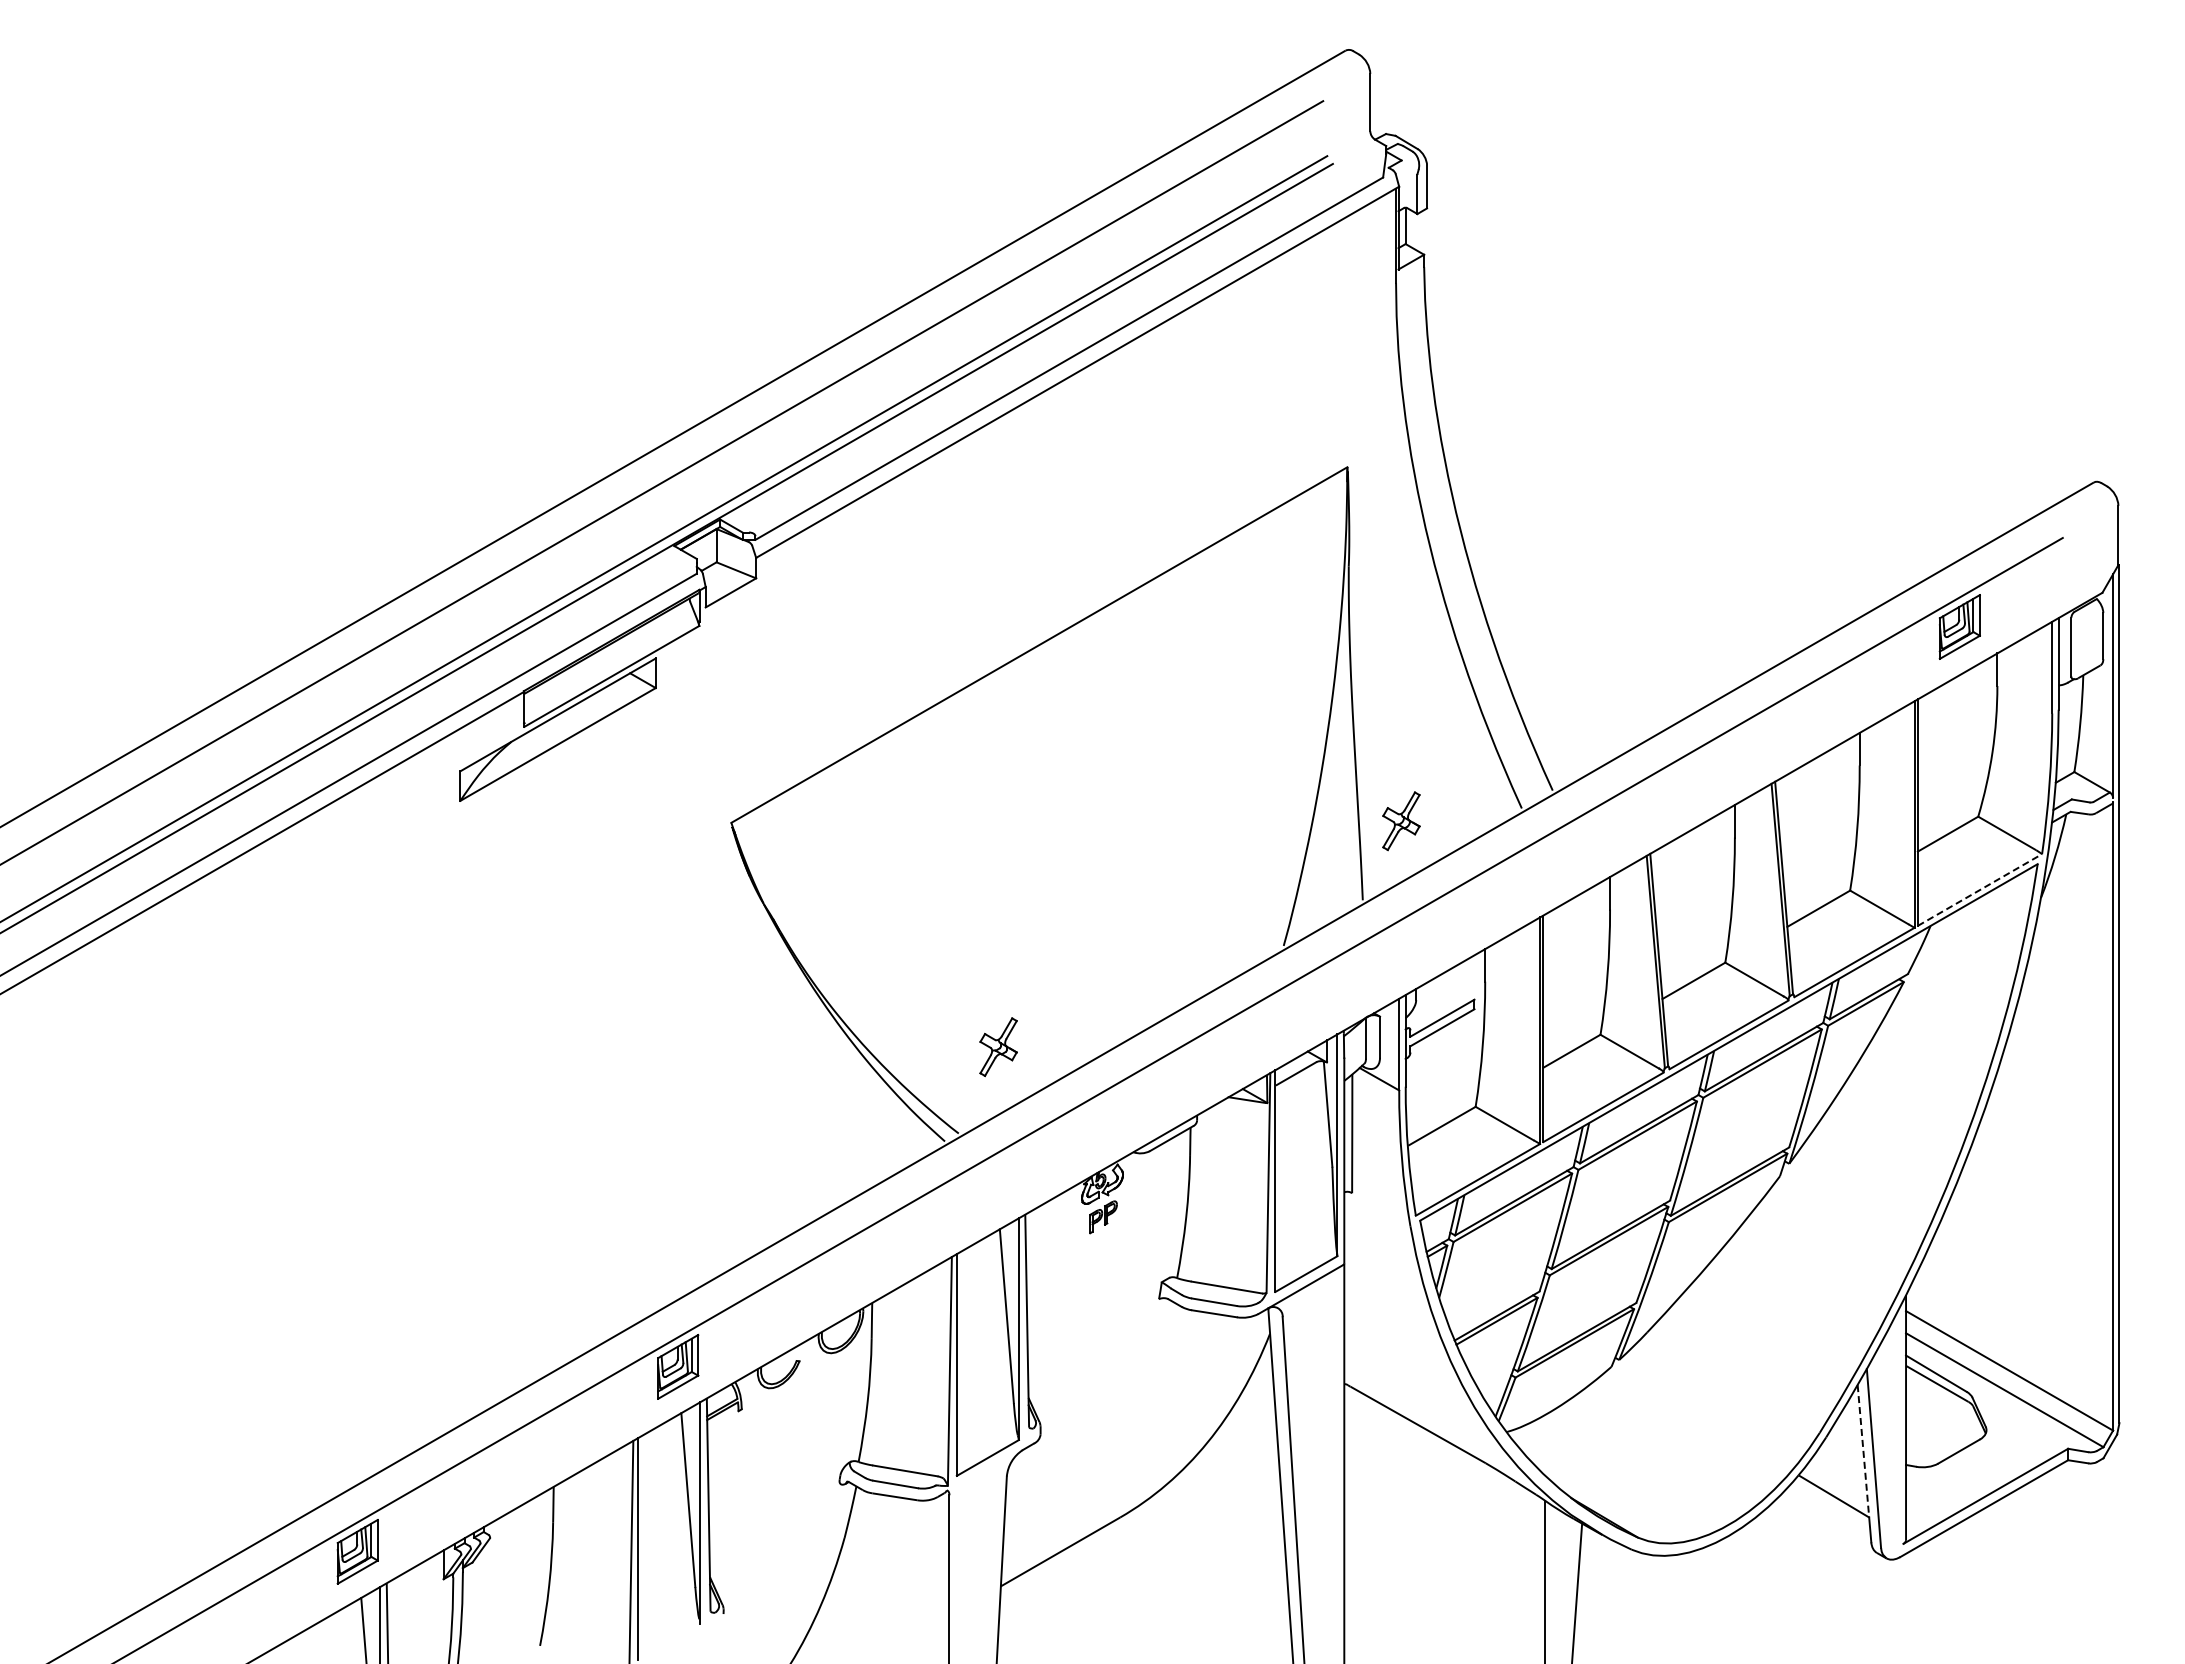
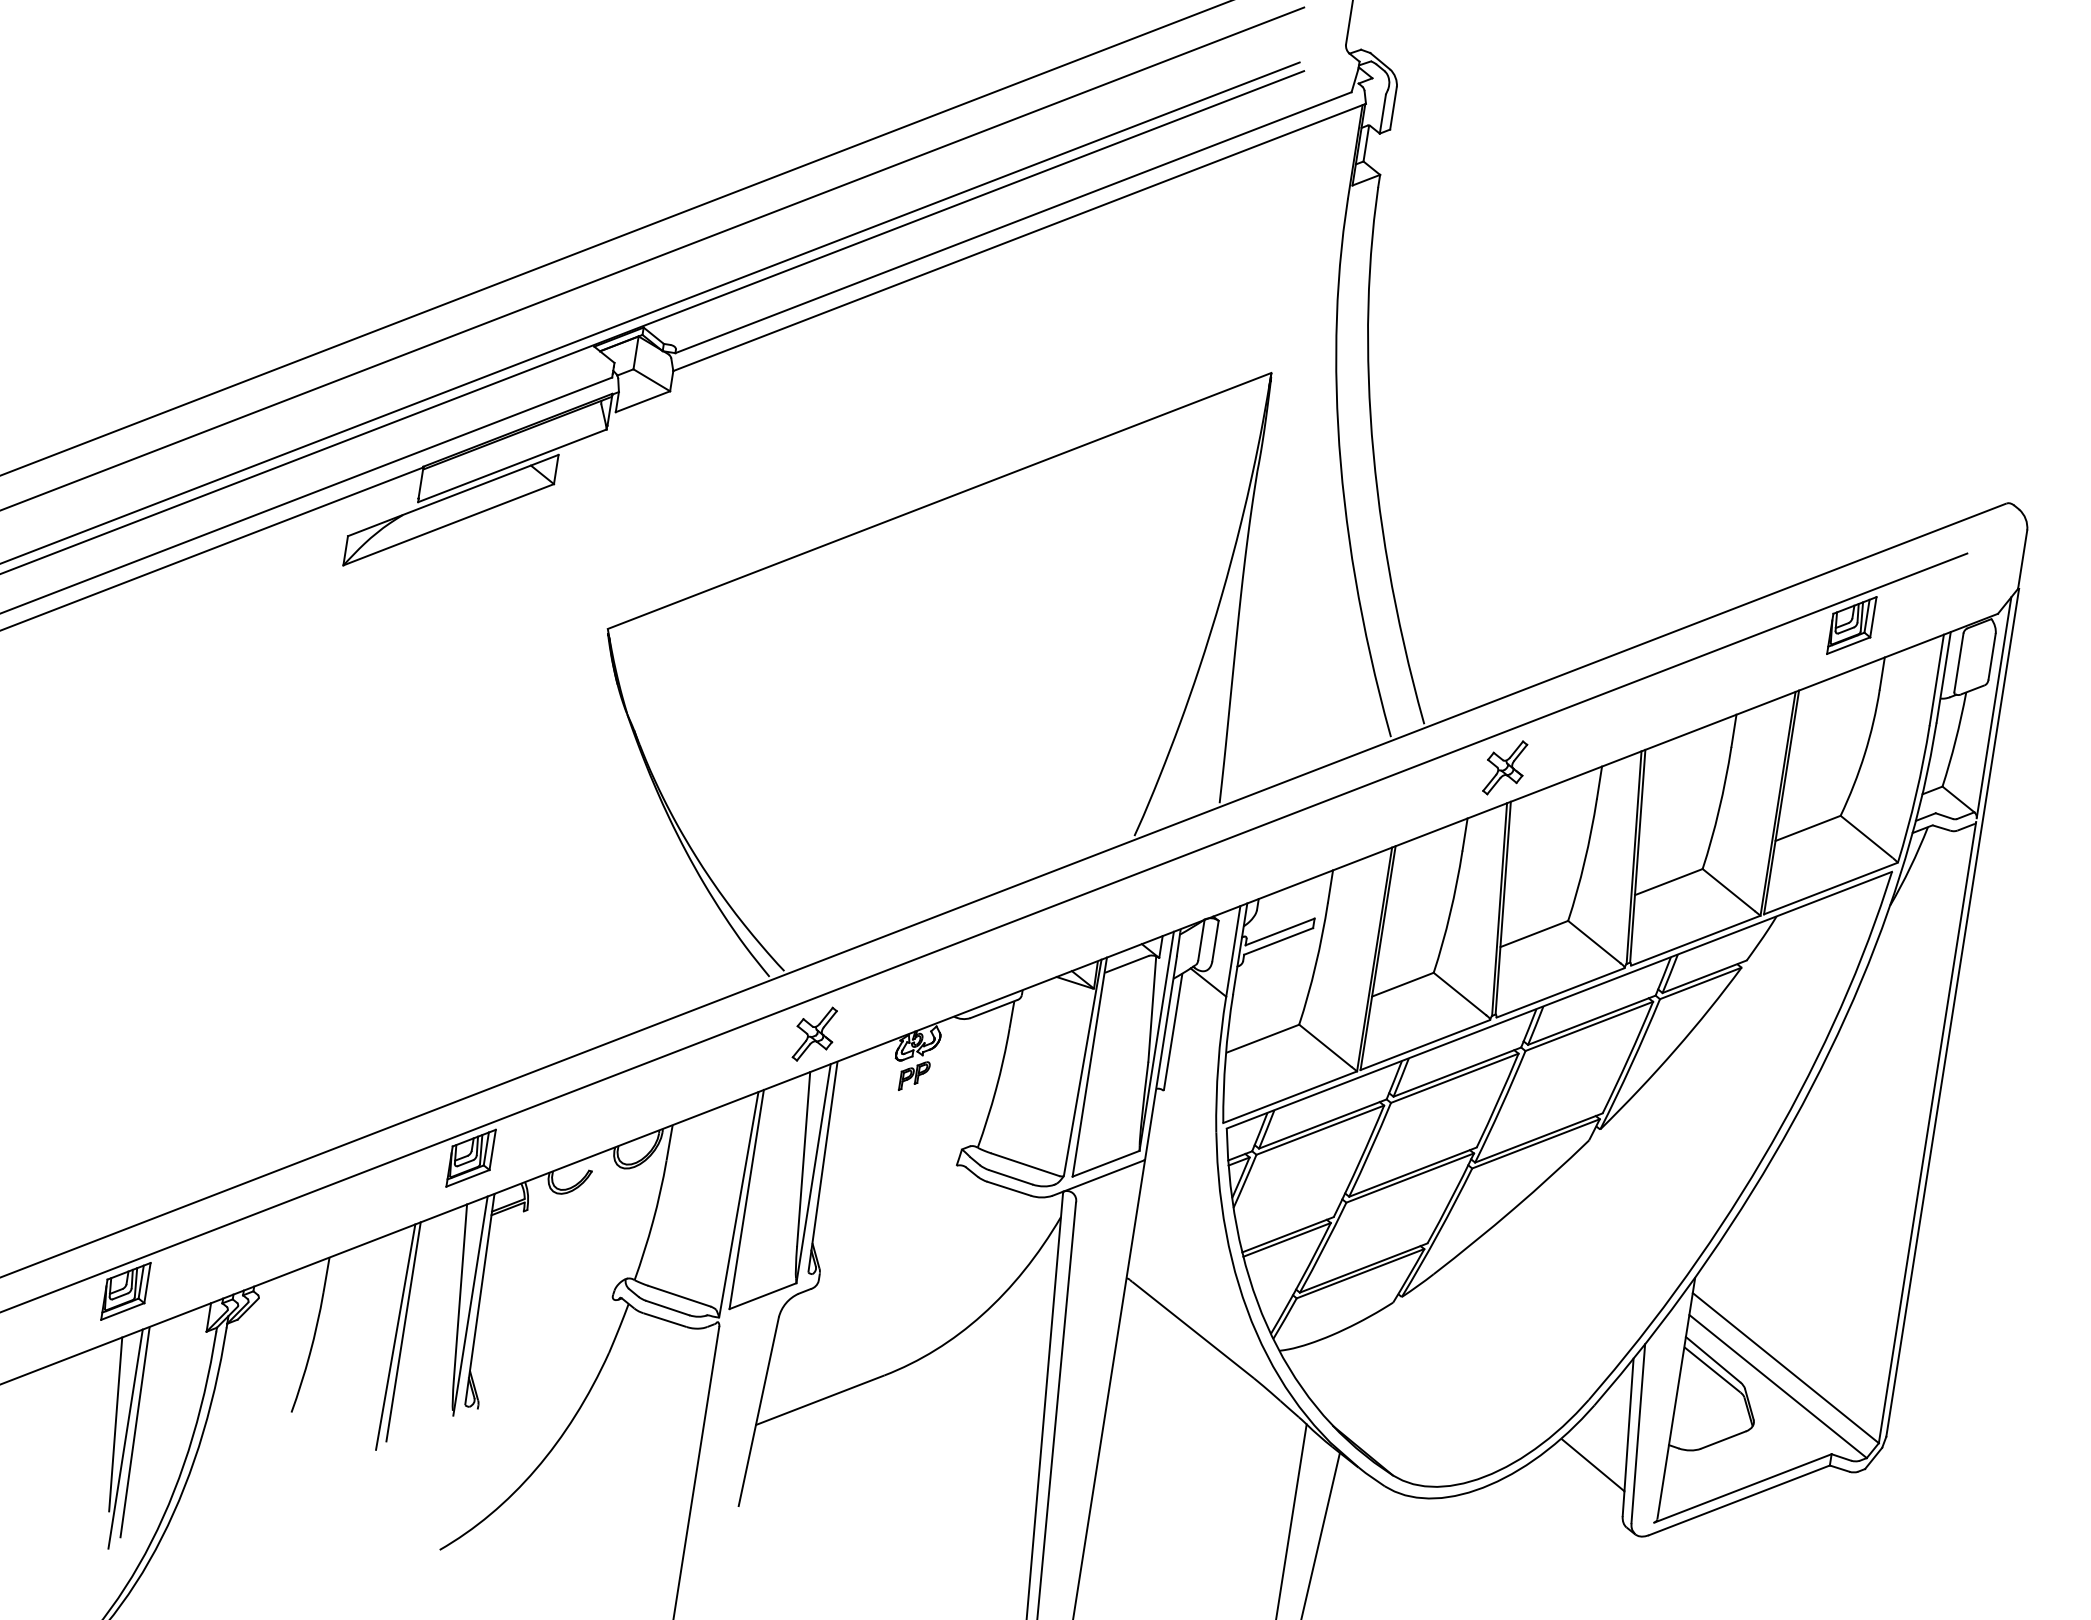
part: (1401, 821) -> (1505, 768), moved
line: (1979, 890) -> (1830, 888), dashed -> solid
part: (998, 1047) -> (814, 1034), moved
line: (1863, 1451) -> (1629, 1425), dashed -> solid

